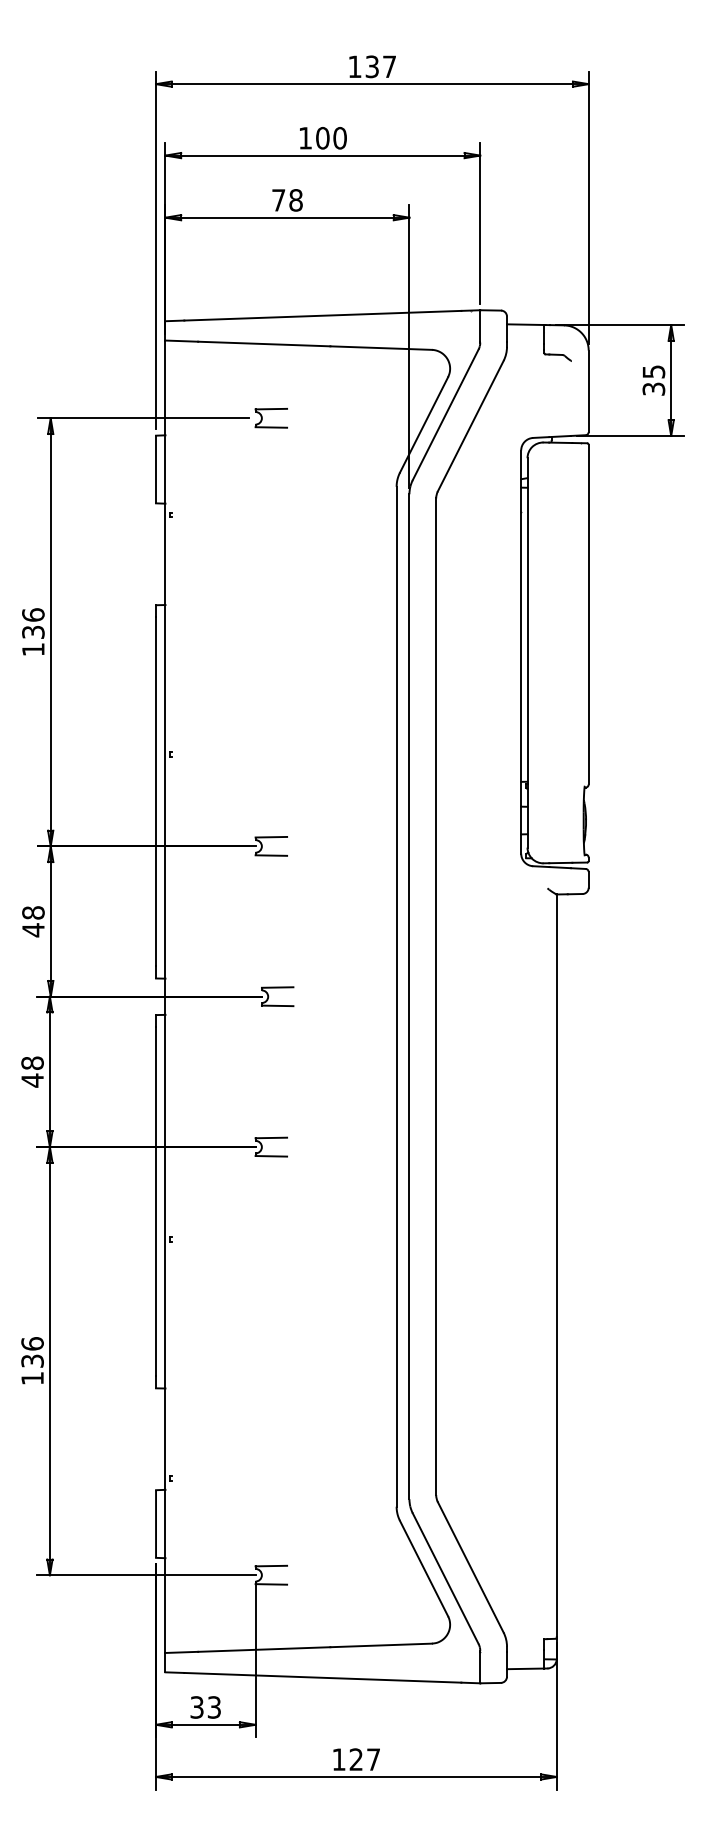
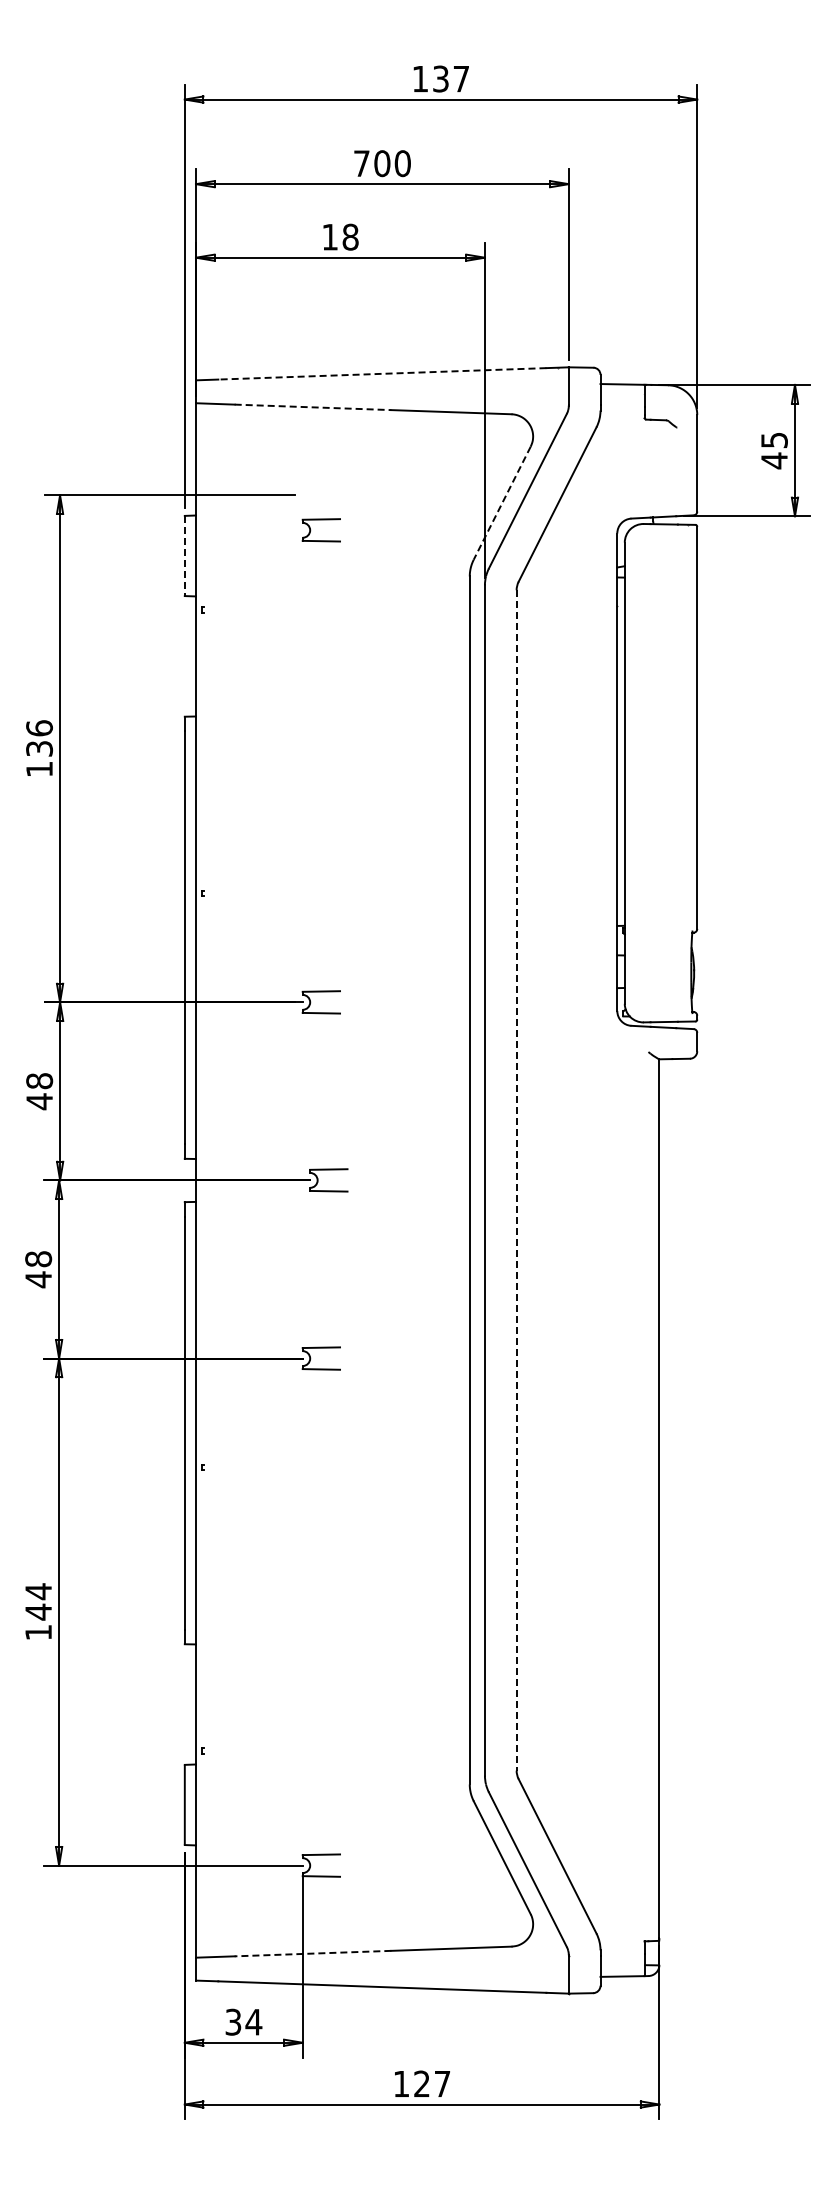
text: (305, 138) -> (361, 163), 100 -> 700
text: (278, 200) -> (329, 237), 78 -> 18
line: (322, 315) -> (381, 373), solid -> dashed
line: (264, 344) -> (313, 407), solid -> dashed
text: (653, 388) -> (774, 460), 35 -> 45
part: (263, 418) -> (311, 530), moved
line: (424, 425) -> (502, 503), solid -> dashed
line: (155, 469) -> (184, 556), solid -> dashed
line: (436, 996) -> (516, 1180), solid -> dashed
text: (32, 1352) -> (38, 1601), 136 -> 144
line: (263, 1649) -> (312, 1953), solid -> dashed
text: (214, 1706) -> (253, 2021), 33 -> 34

